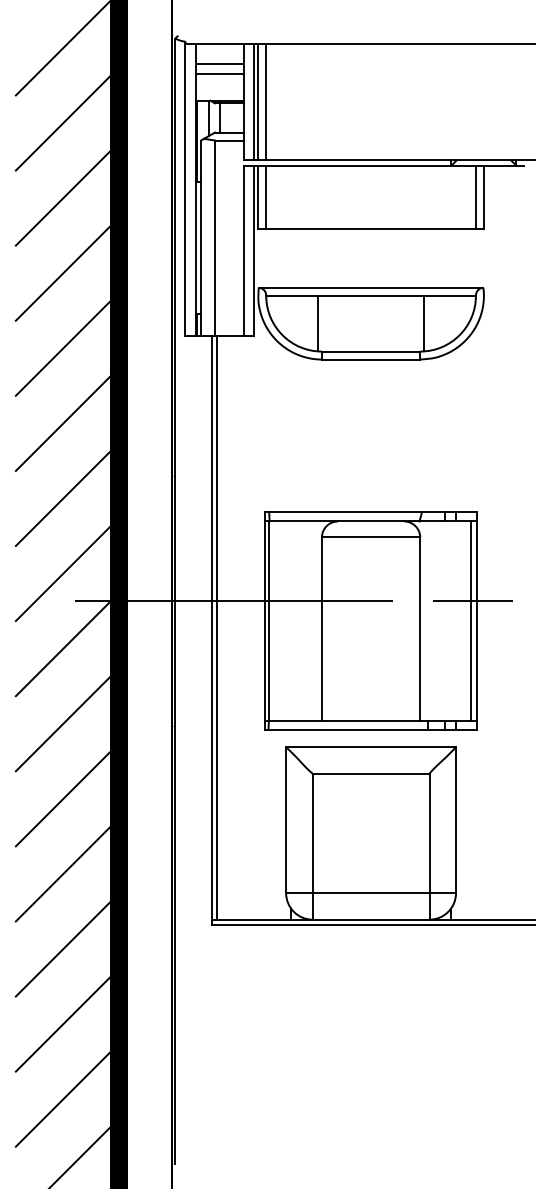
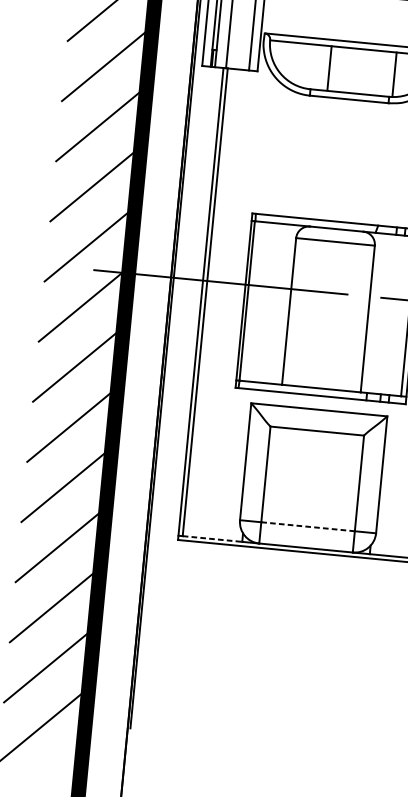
line: (317, 322) -> (329, 67), moved
line: (371, 893) -> (308, 527), solid -> dashed
line: (254, 919) -> (212, 538), solid -> dashed

